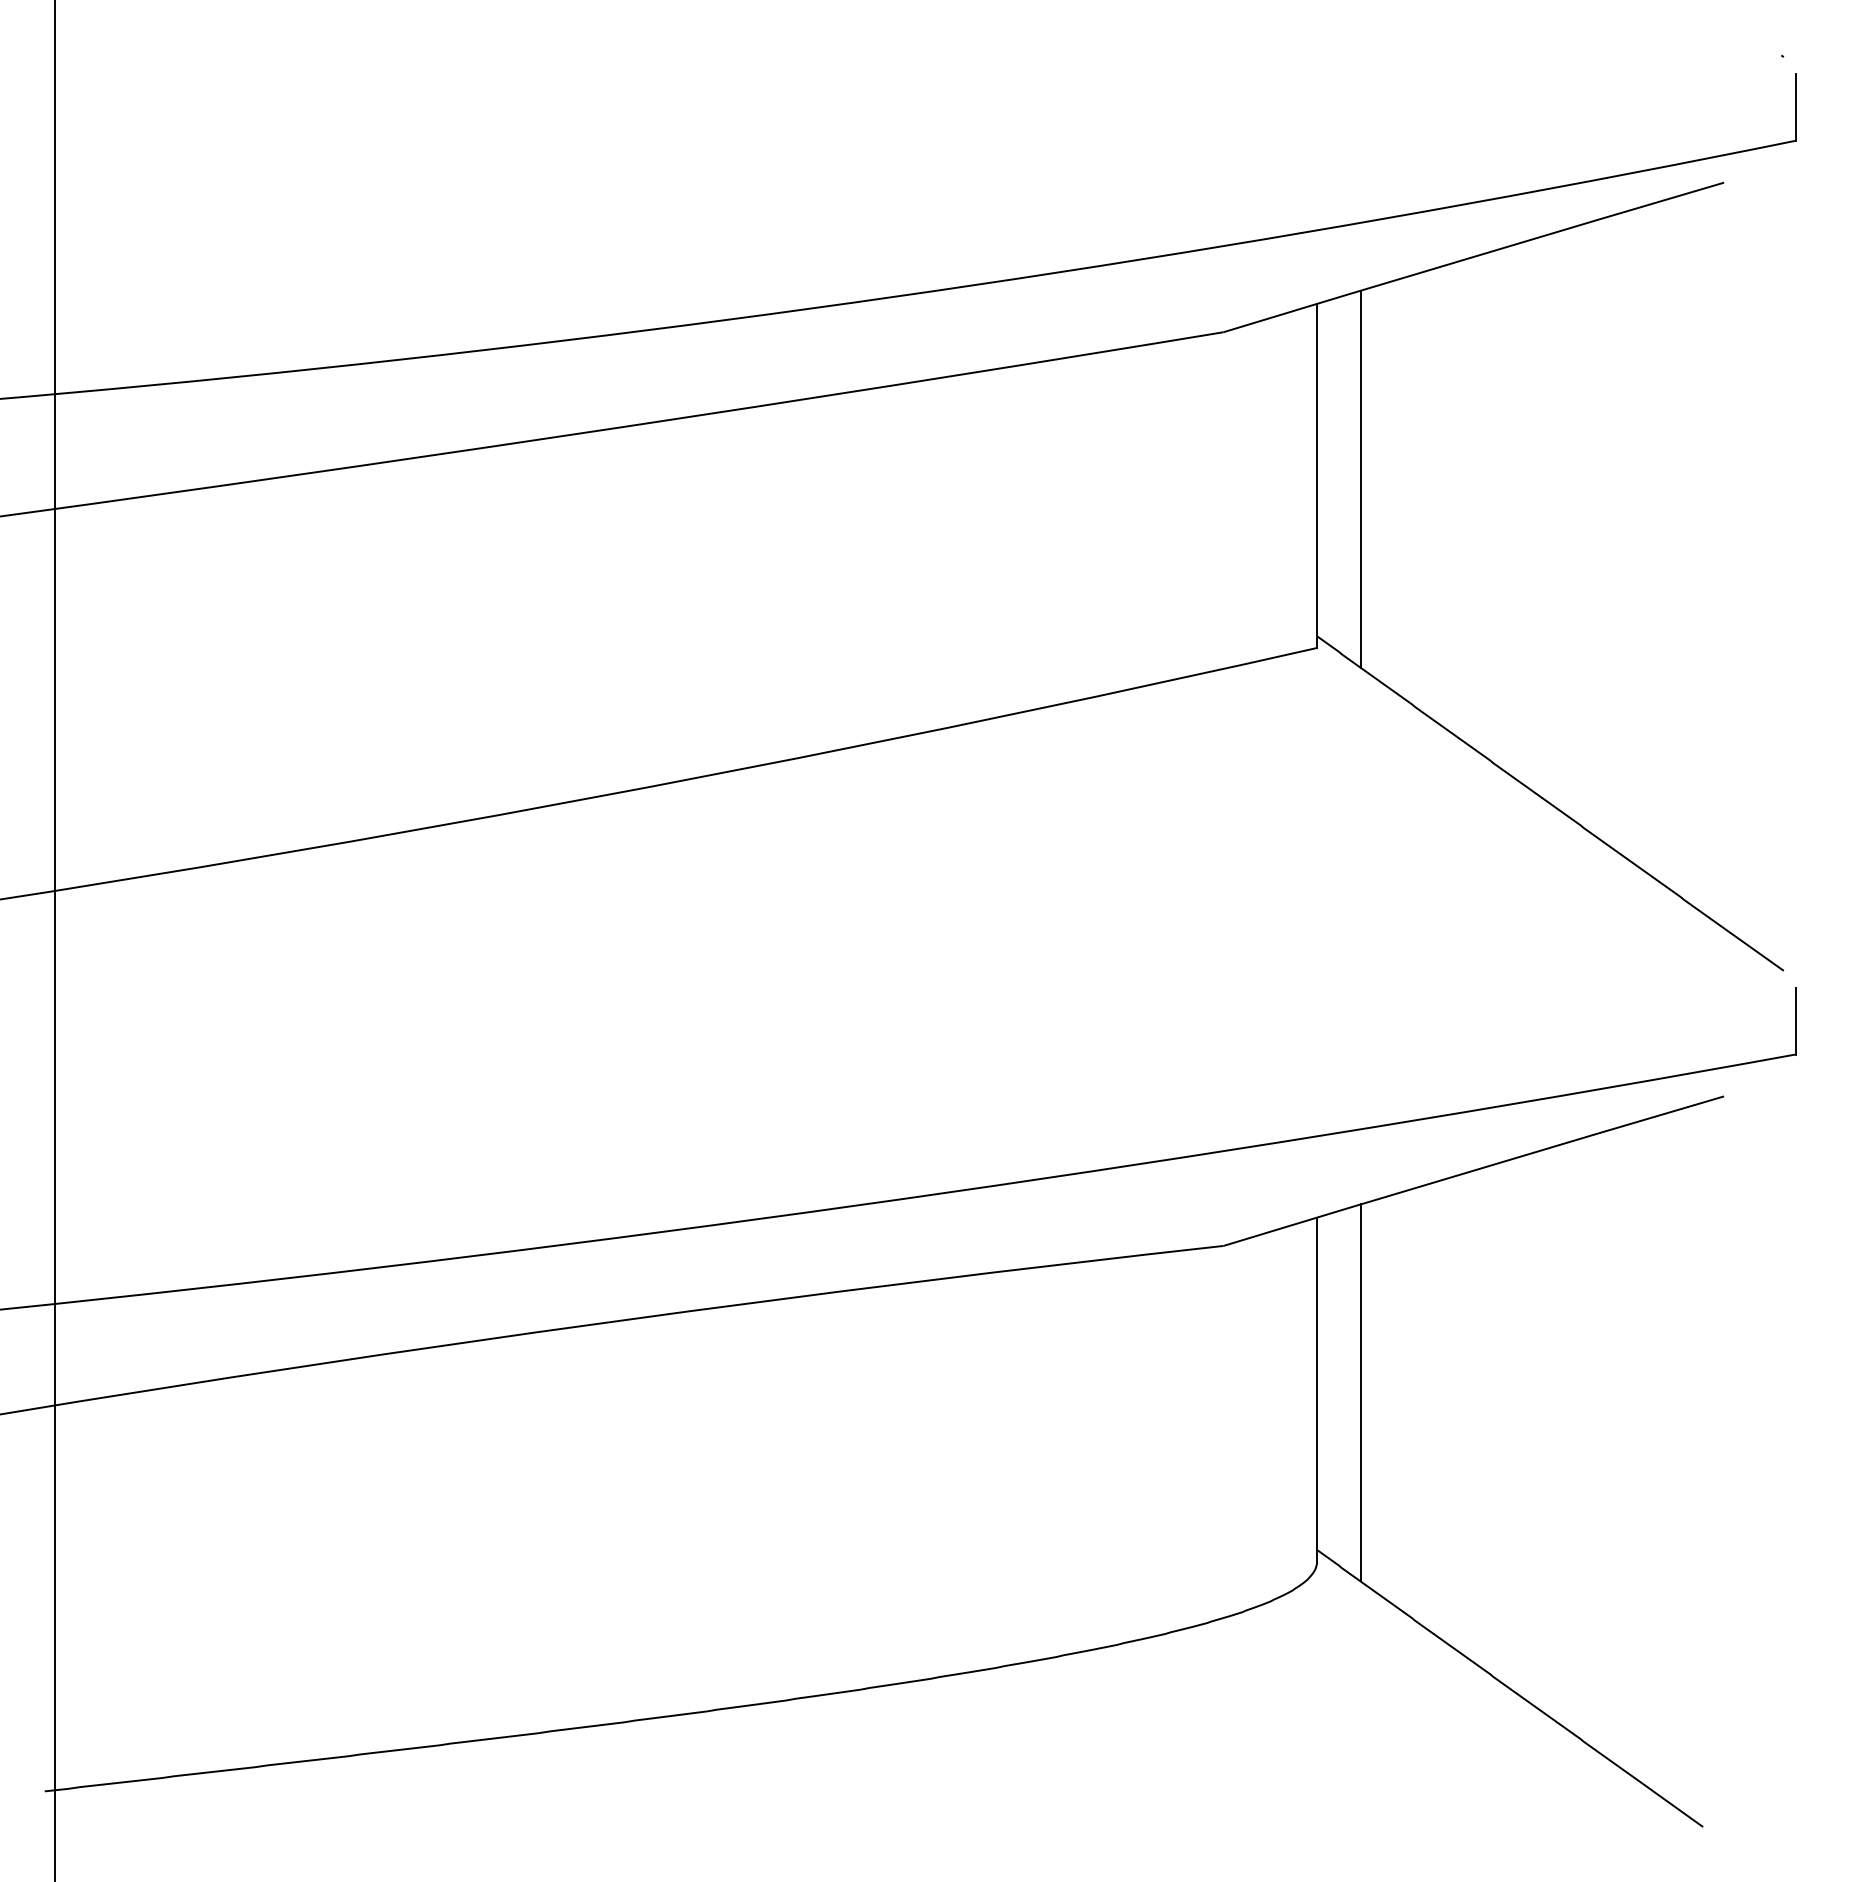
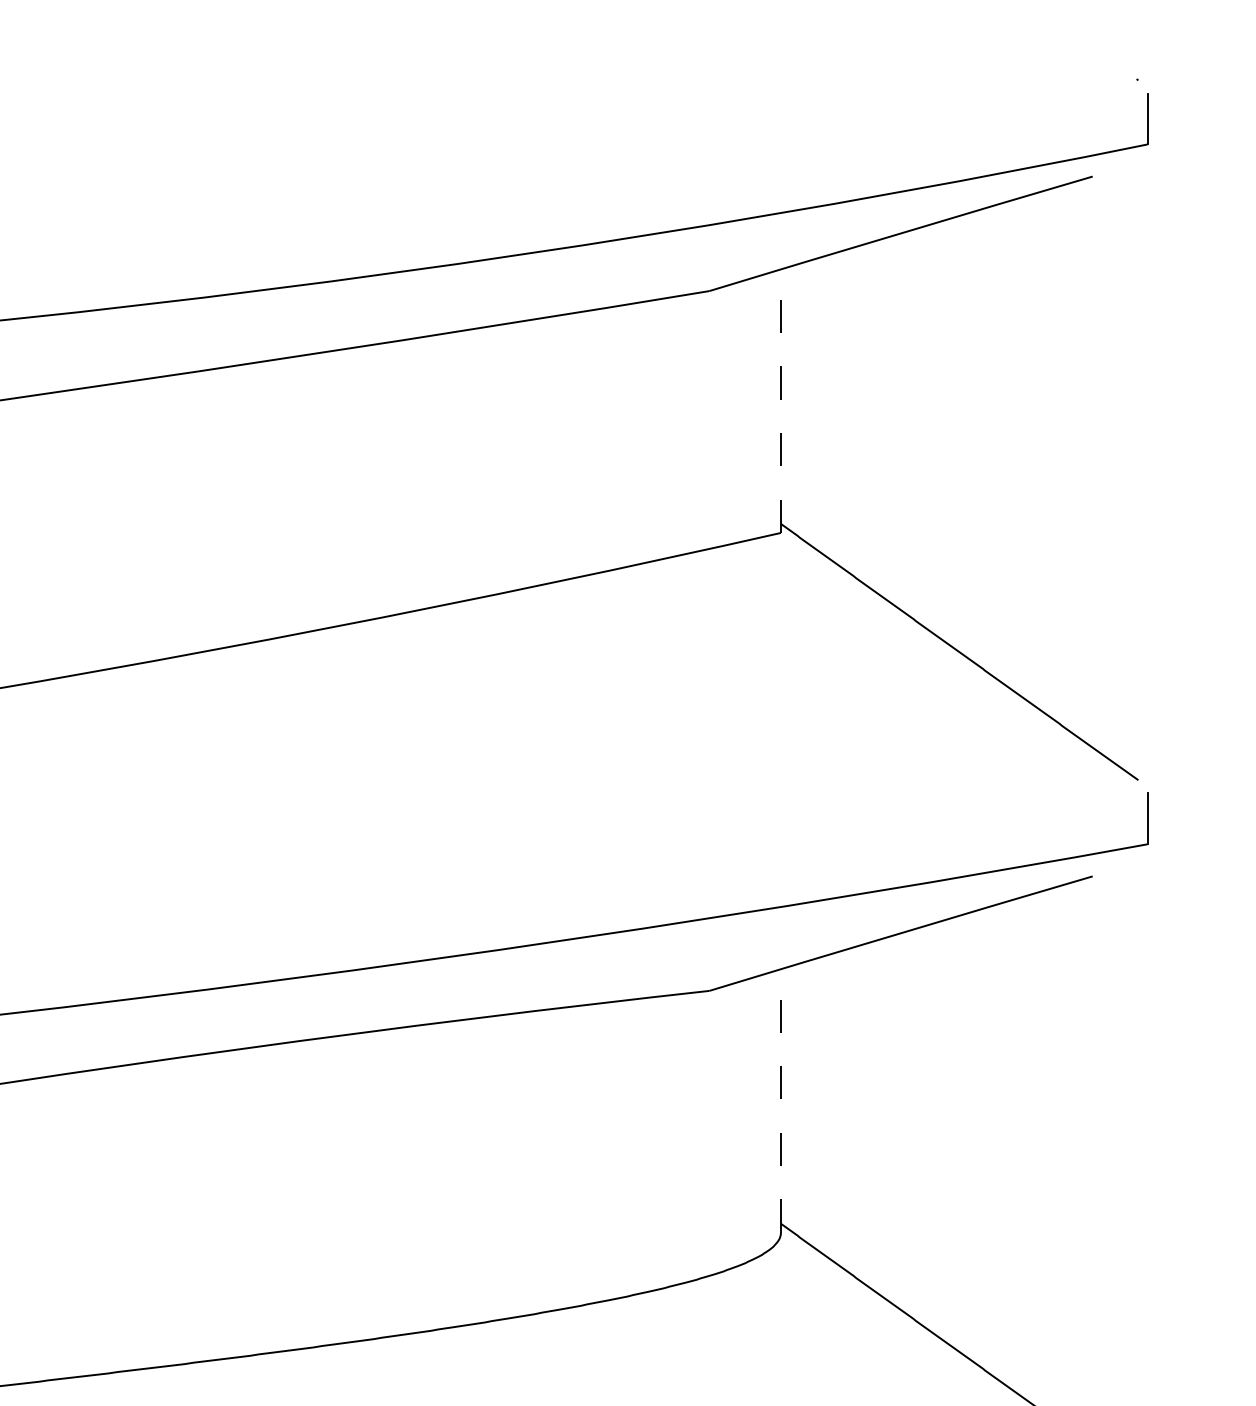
line: (1317, 475) -> (781, 400), solid -> dashed
line: (1360, 478) -> (814, 403), removed
line: (1317, 1389) -> (781, 1100), solid -> dashed
line: (1360, 1392) -> (814, 1103), removed

